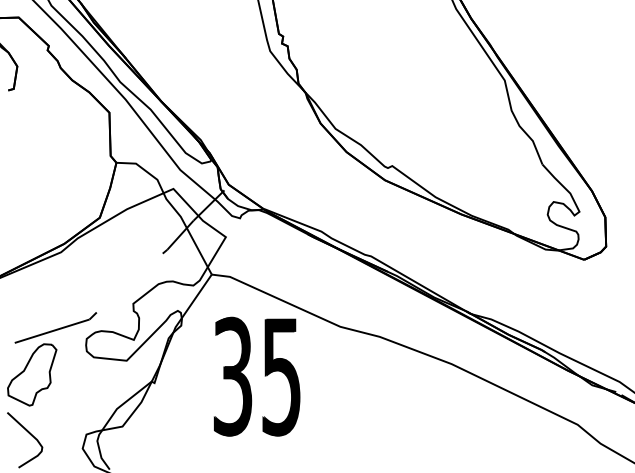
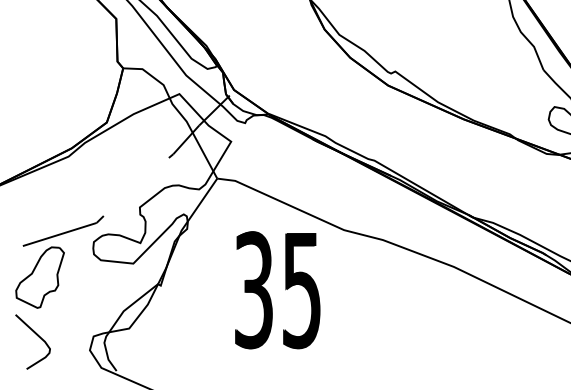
text: (256, 376) -> (277, 290), moved

